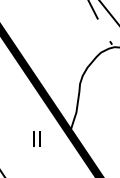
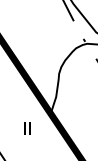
text: (37, 138) -> (27, 128), moved

